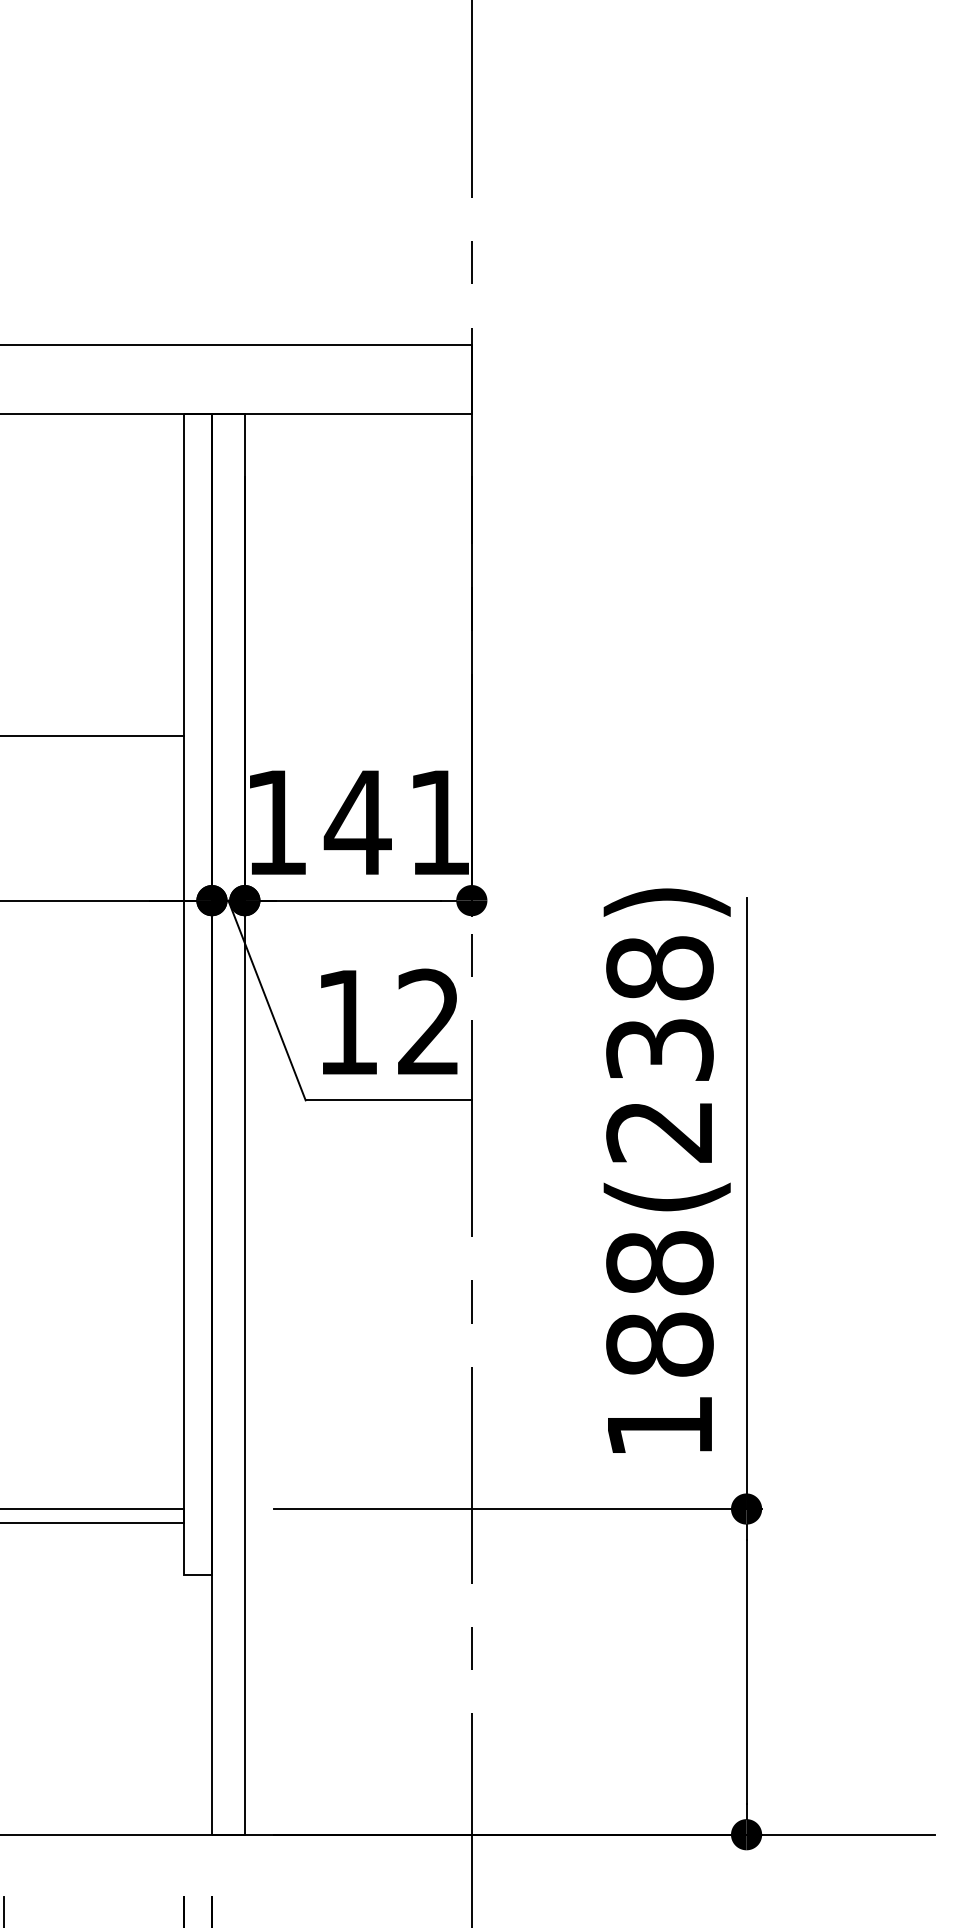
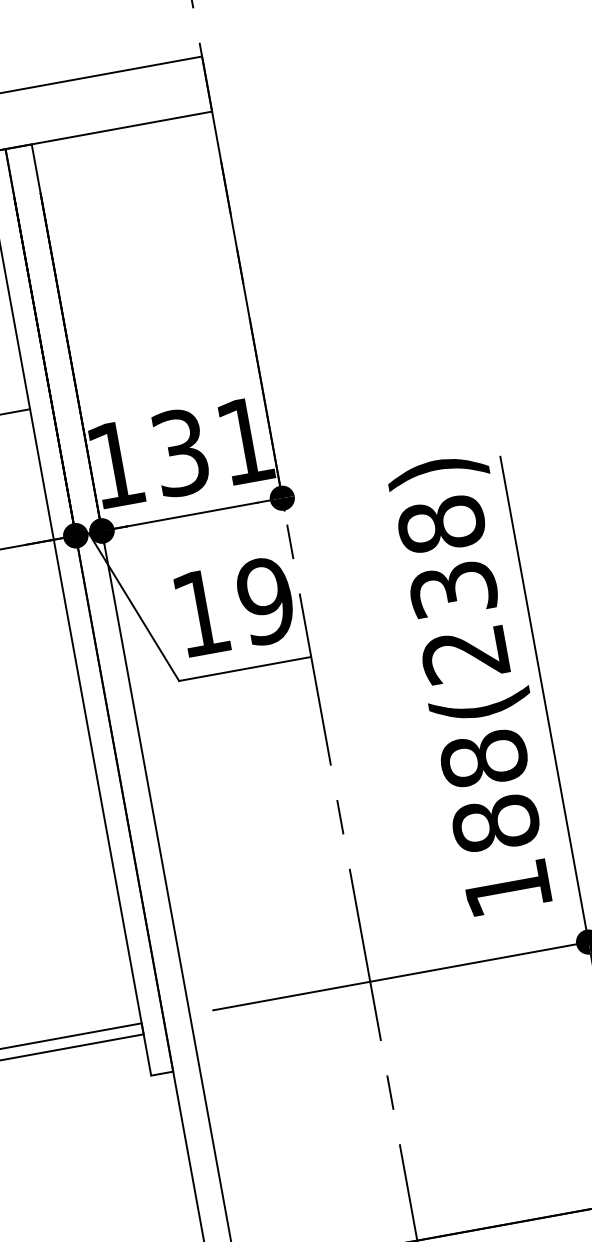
text: (357, 822) -> (180, 452), 141 -> 131
text: (428, 1022) -> (265, 601), 12 -> 19

